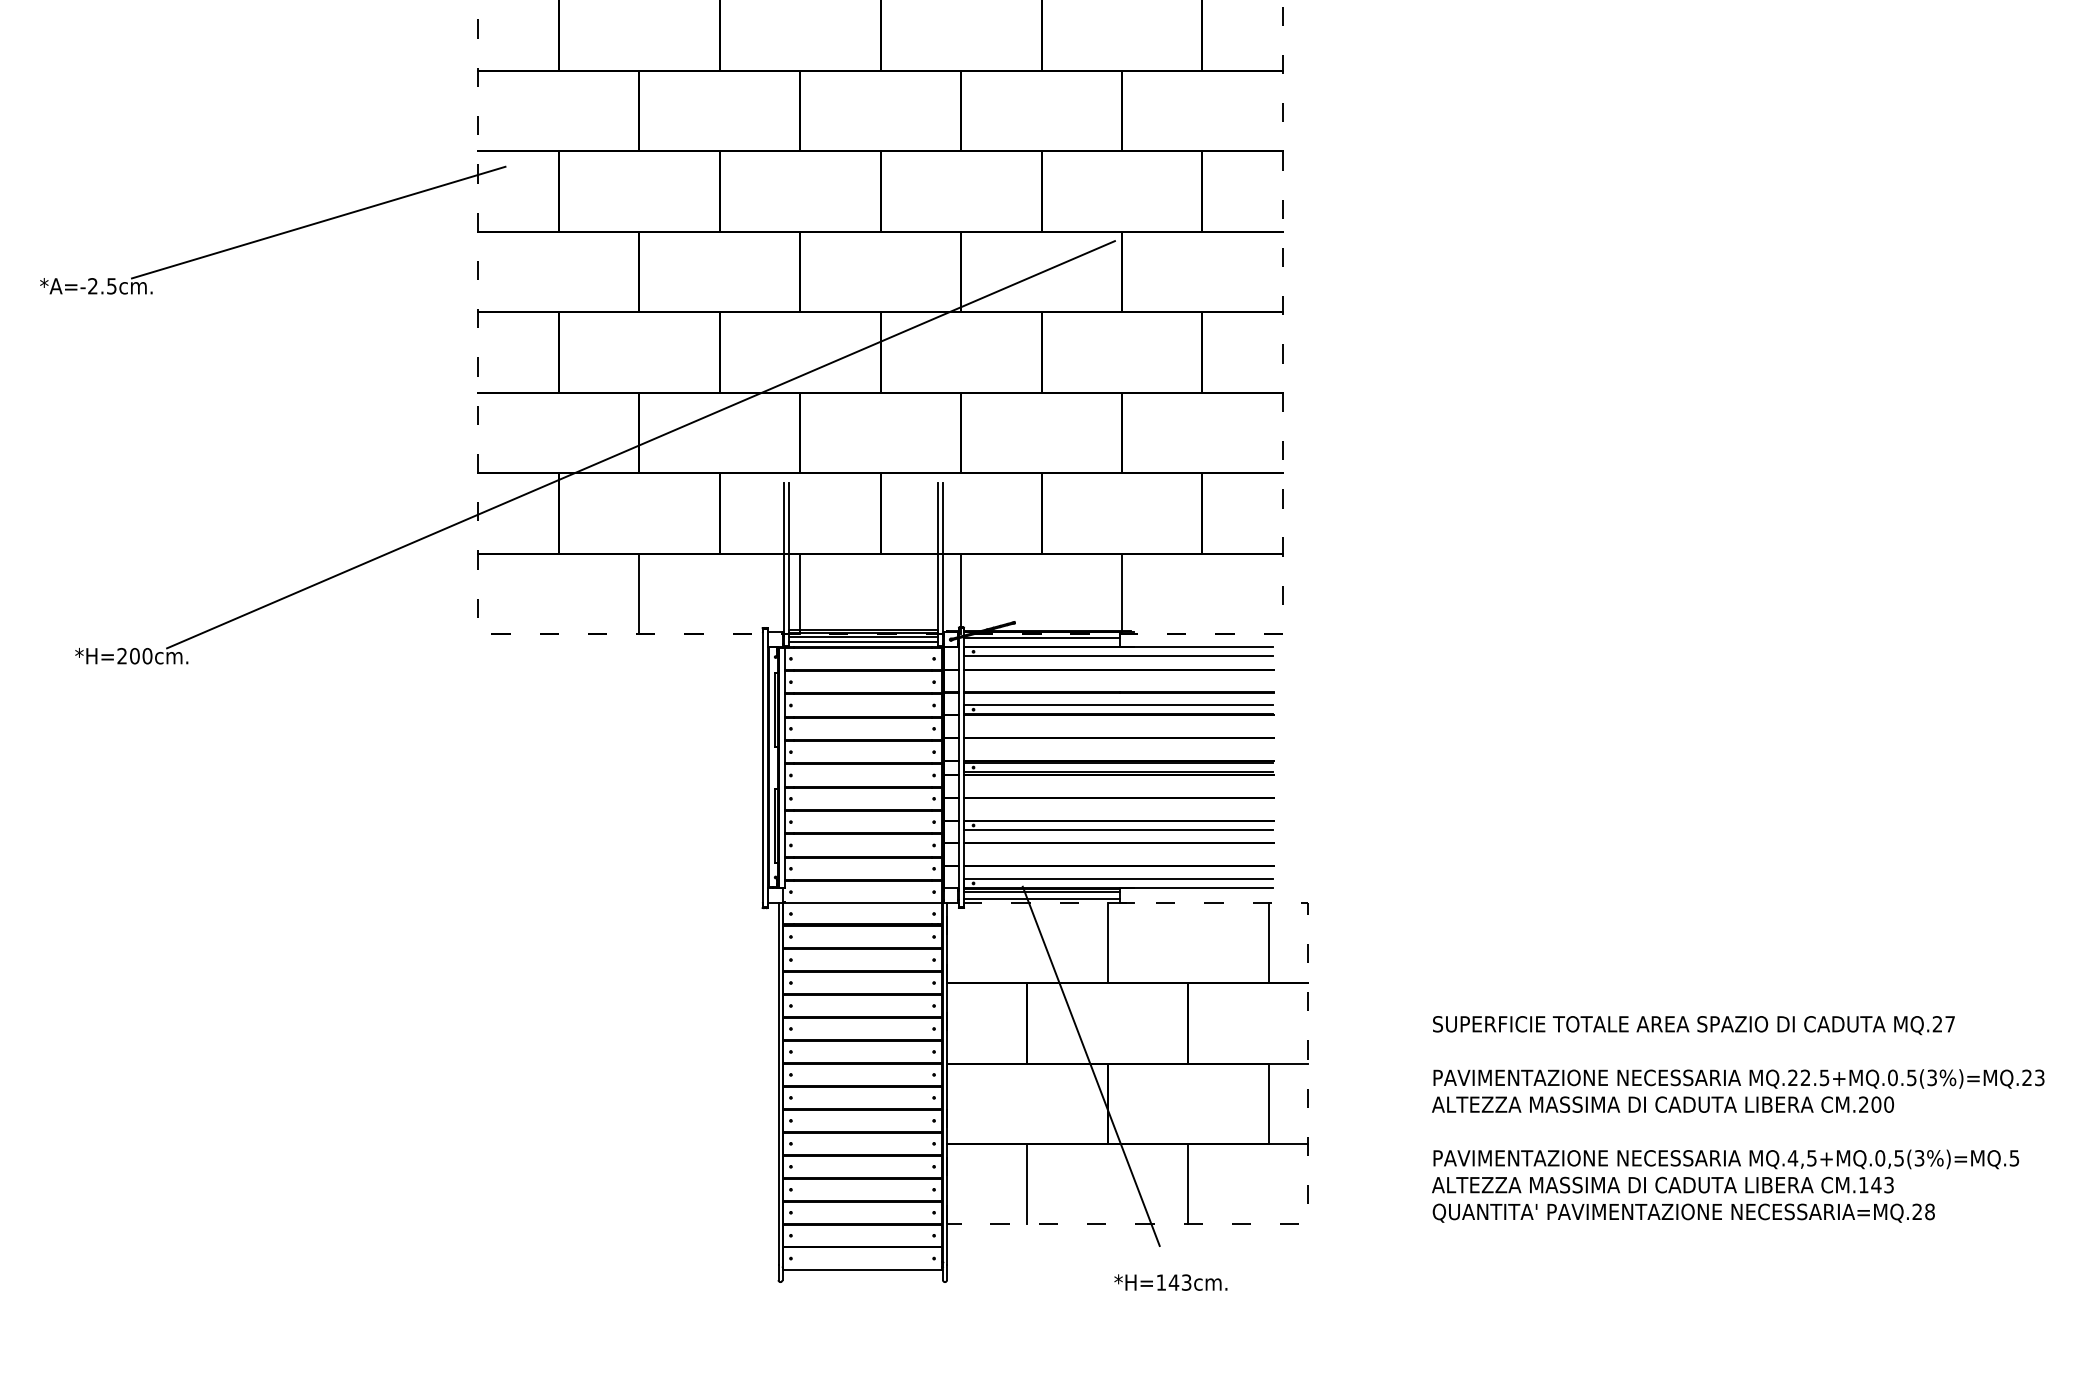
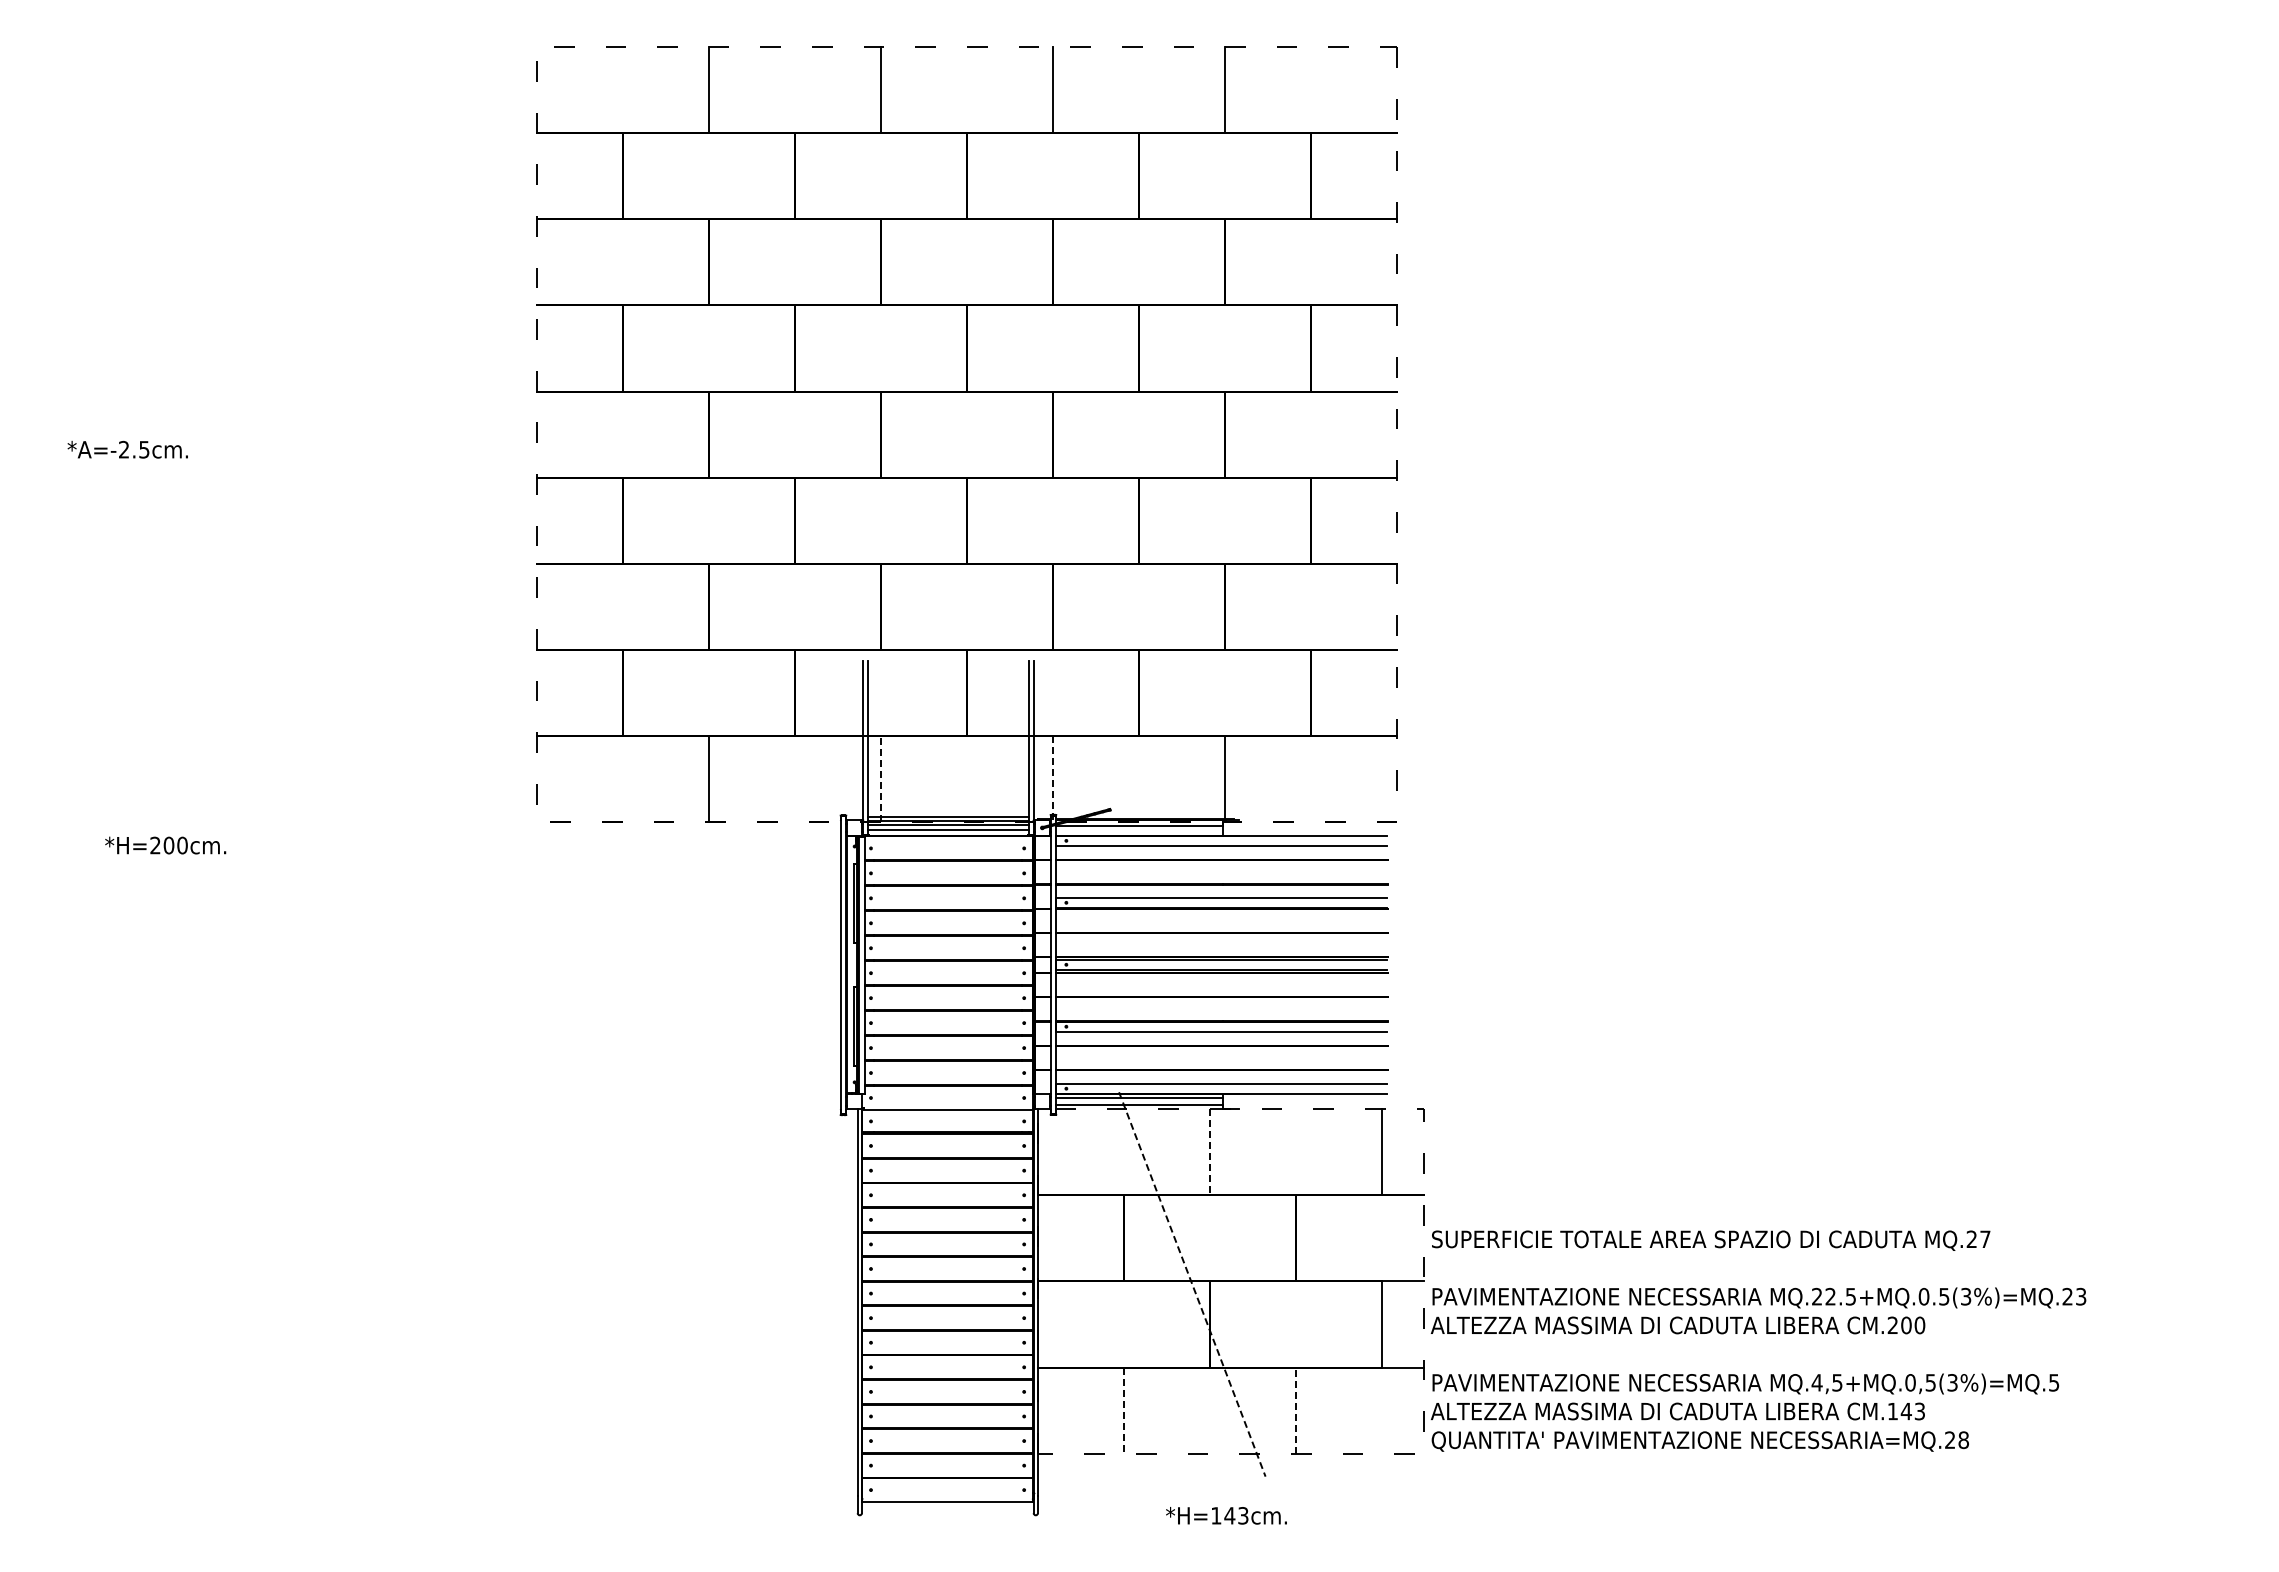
line: (318, 222) -> (365, 381), removed
line: (640, 444) -> (710, 619), removed
line: (799, 593) -> (880, 778), solid -> dashed
line: (961, 594) -> (1053, 779), solid -> dashed
line: (1108, 943) -> (1210, 1152), solid -> dashed
line: (1091, 1066) -> (1192, 1284), solid -> dashed
text: (1738, 1118) -> (1758, 1340), moved
line: (1188, 1184) -> (1296, 1410), solid -> dashed
line: (1027, 1185) -> (1124, 1411), solid -> dashed
text: (1170, 1282) -> (1226, 1515), moved

